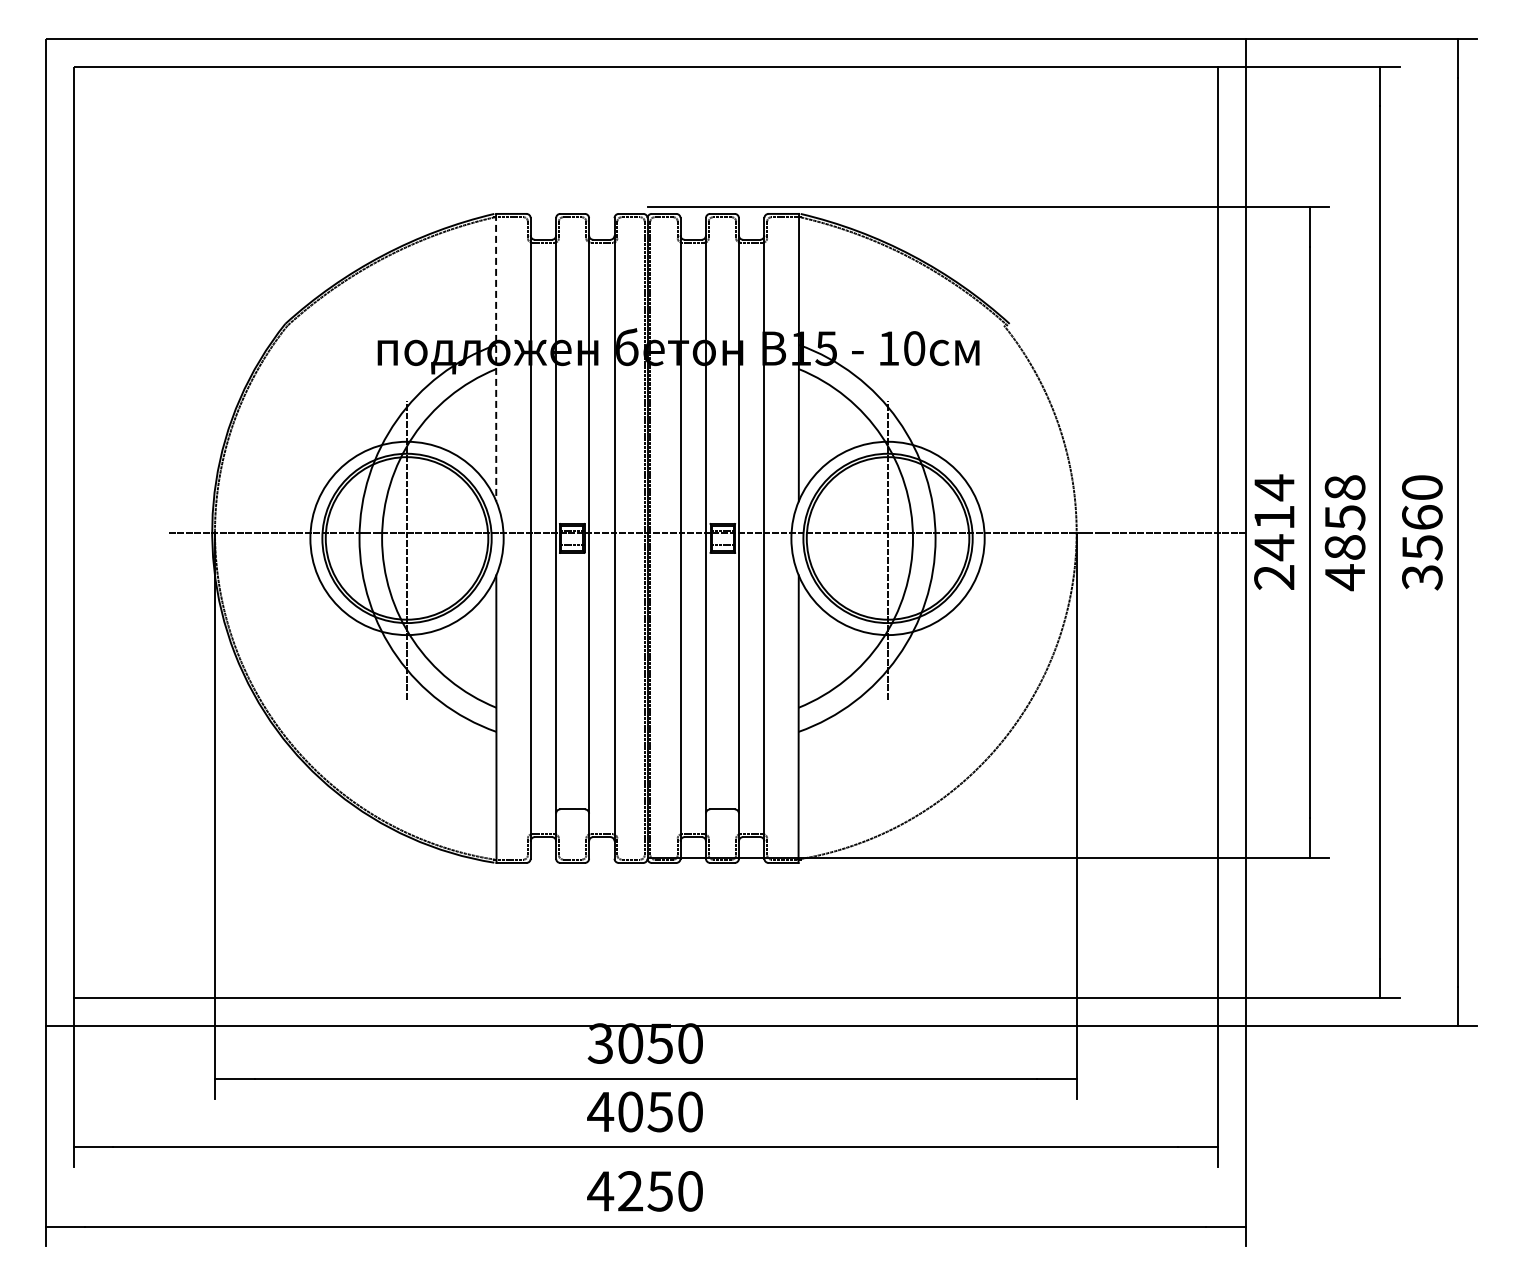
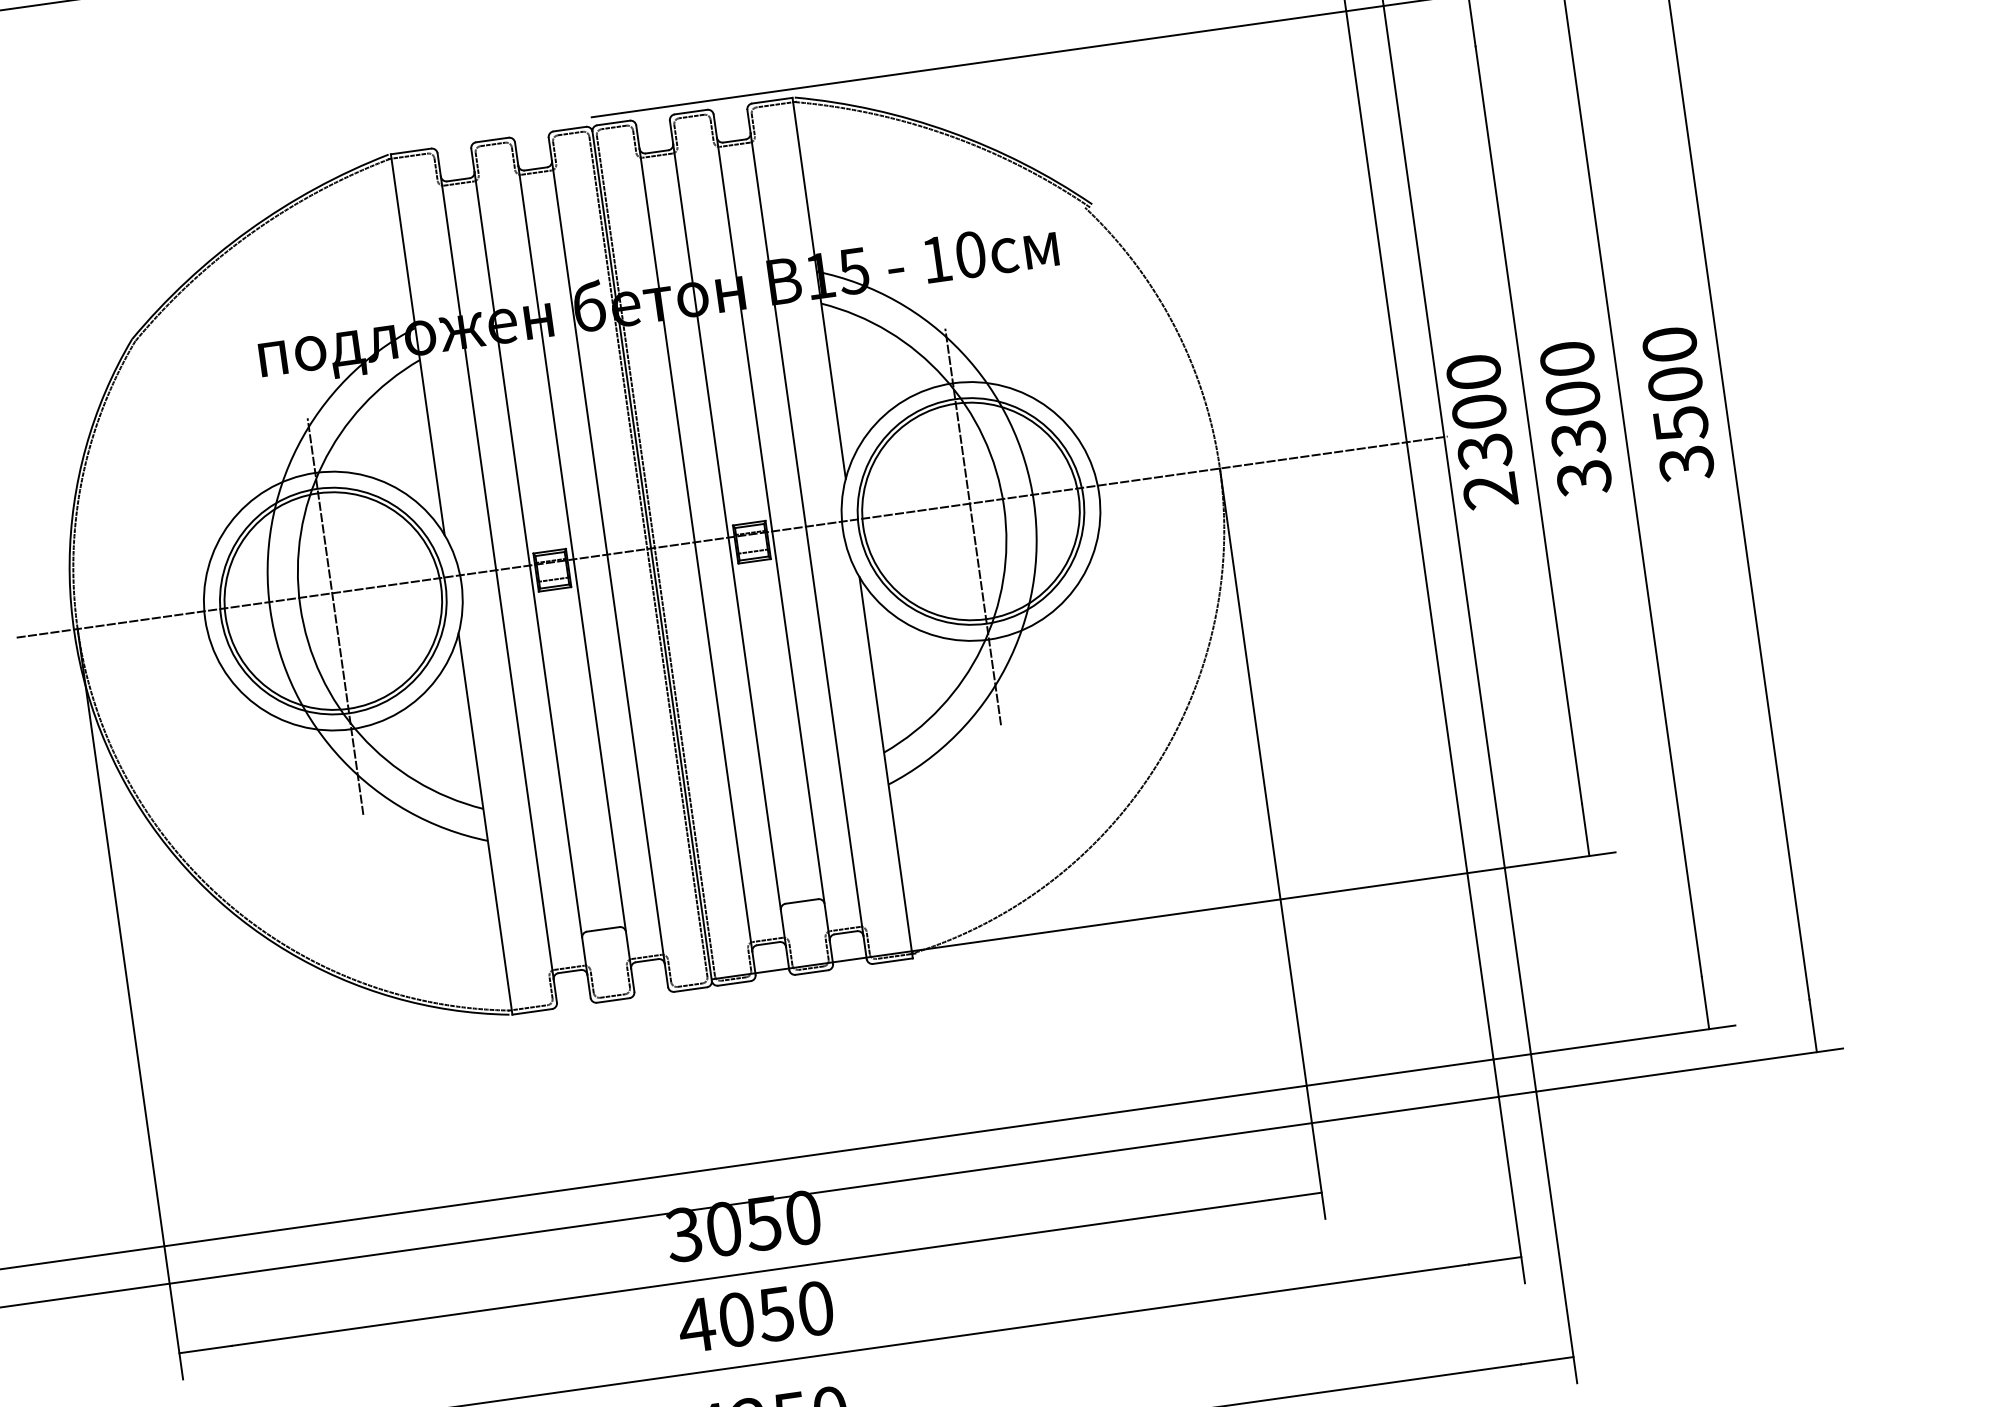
line: (496, 357) -> (418, 344), dashed -> solid
text: (1274, 517) -> (1479, 411), 2414 -> 2300
text: (1422, 517) -> (1675, 384), 3560 -> 3500
text: (1344, 533) -> (1575, 419), 4858 -> 3300

